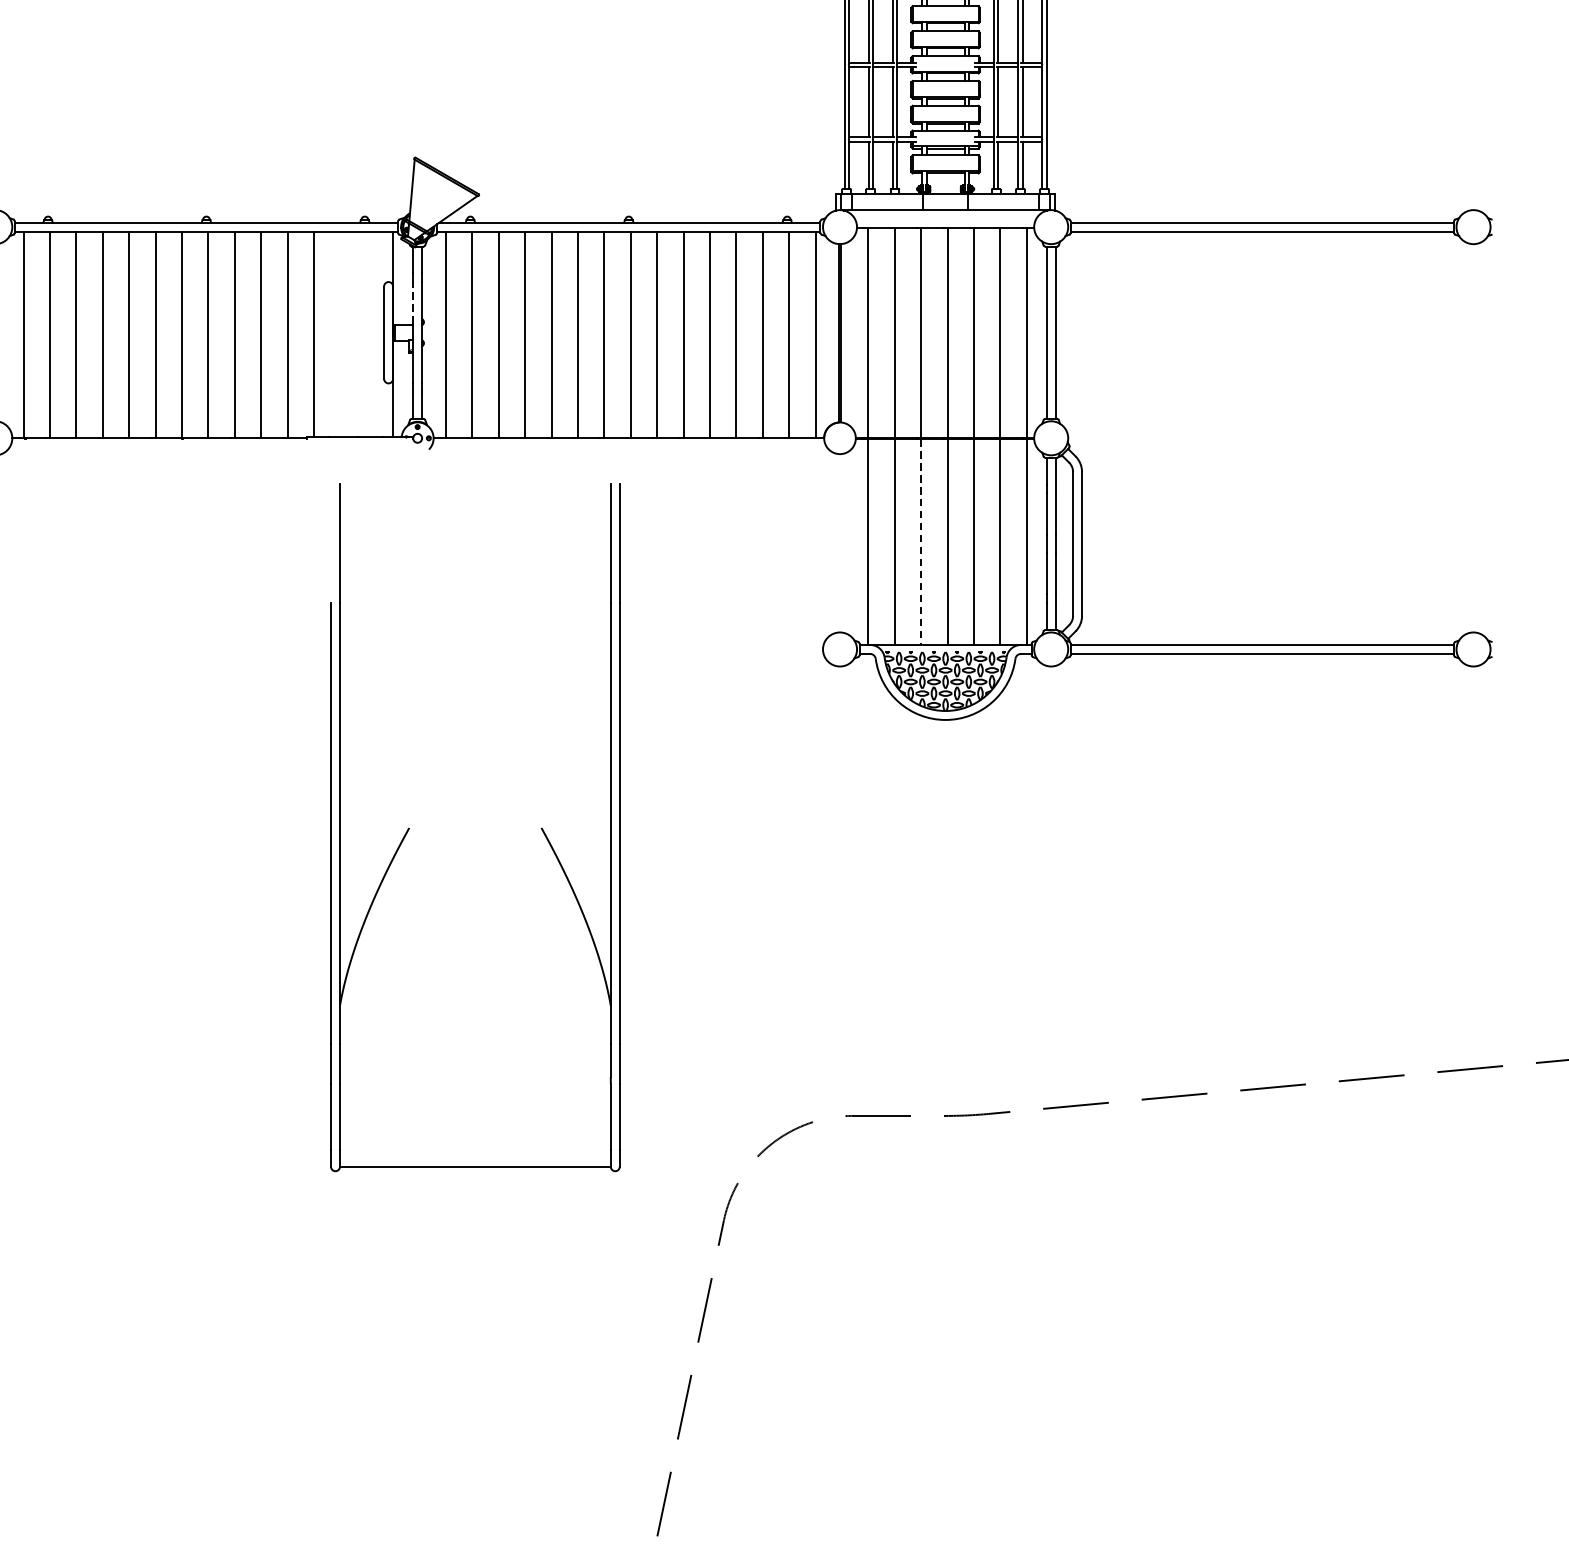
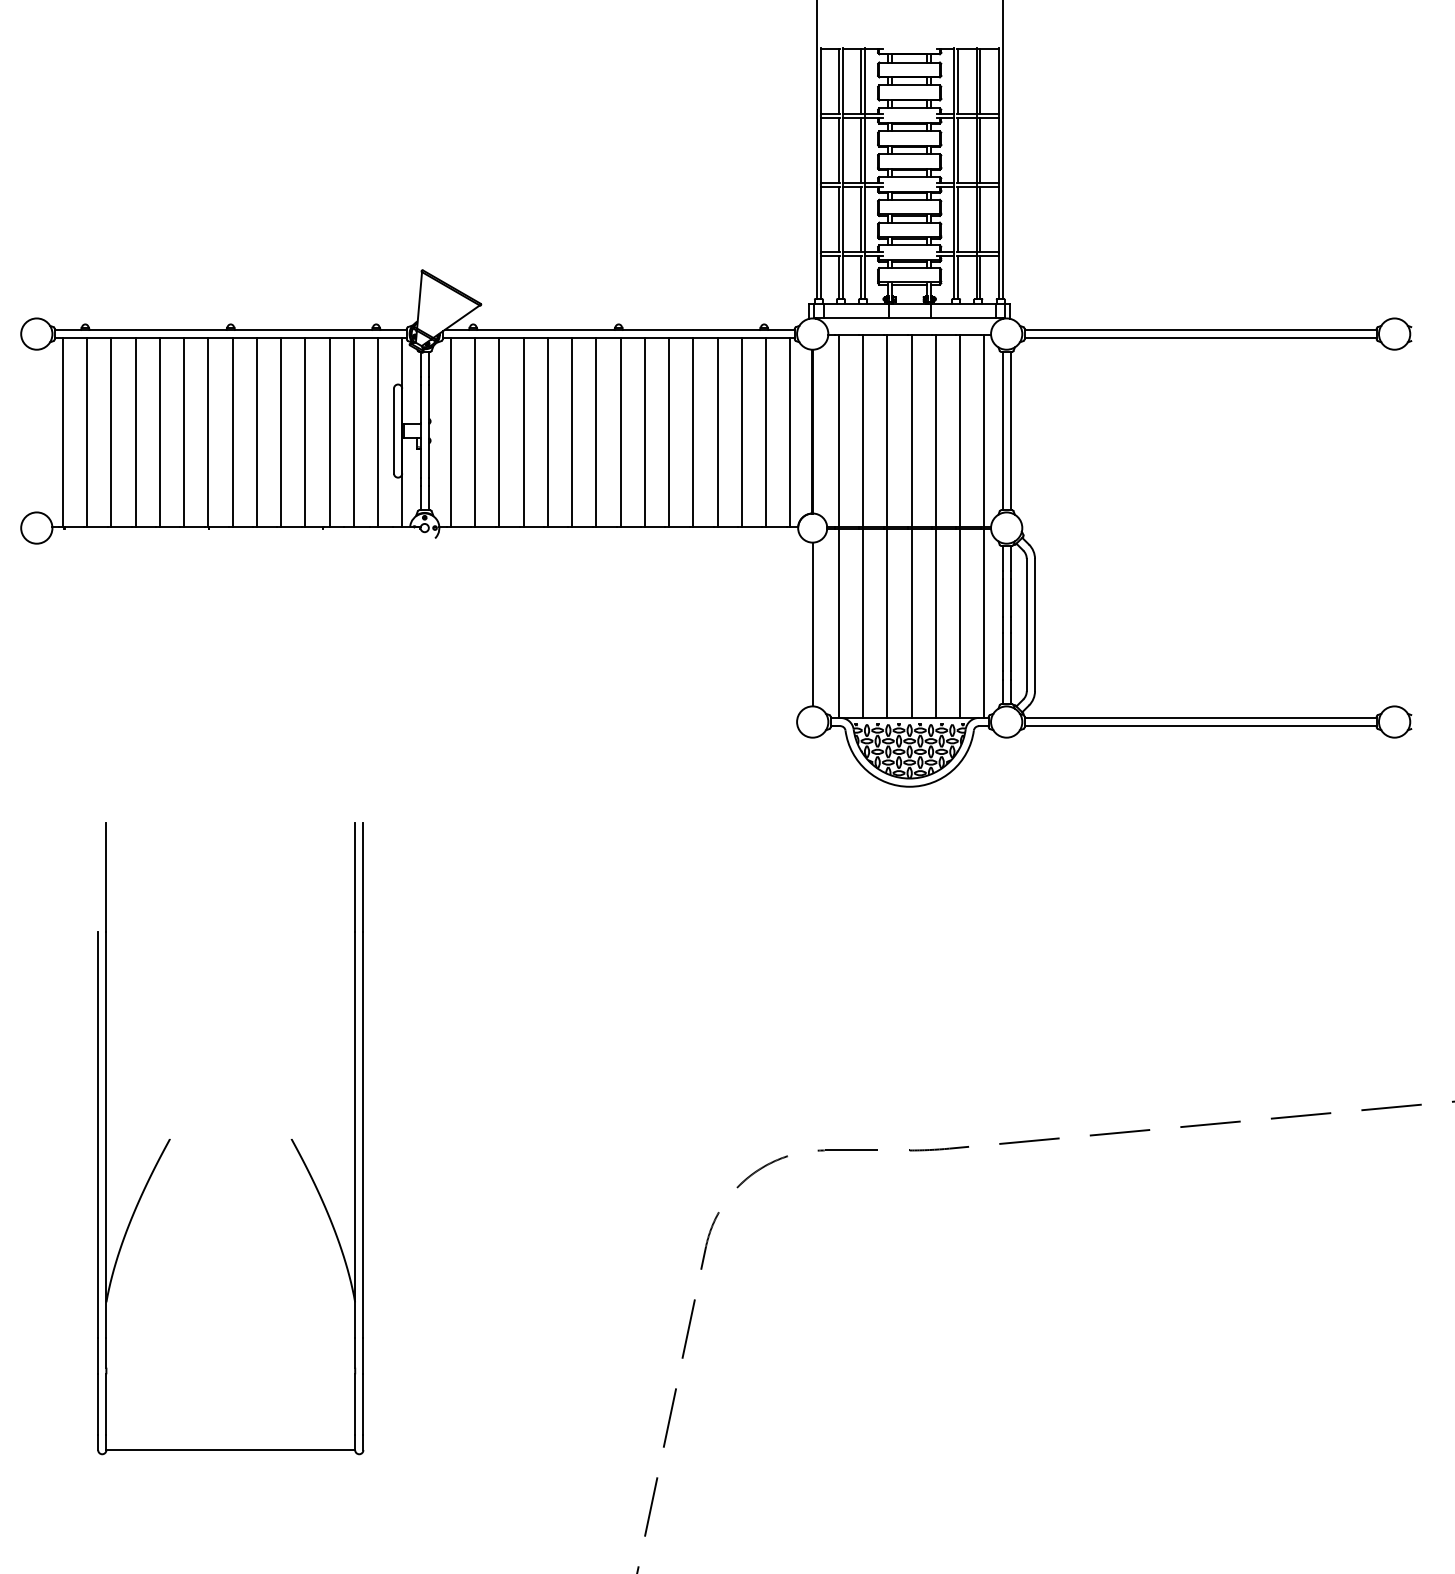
line: (413, 302) -> (420, 403), dashed -> solid
line: (340, 334) -> (353, 432), added
line: (367, 334) -> (378, 432), added
line: (921, 542) -> (887, 623), dashed -> solid
line: (840, 543) -> (813, 624), added
part: (409, 828) -> (170, 1139), moved

